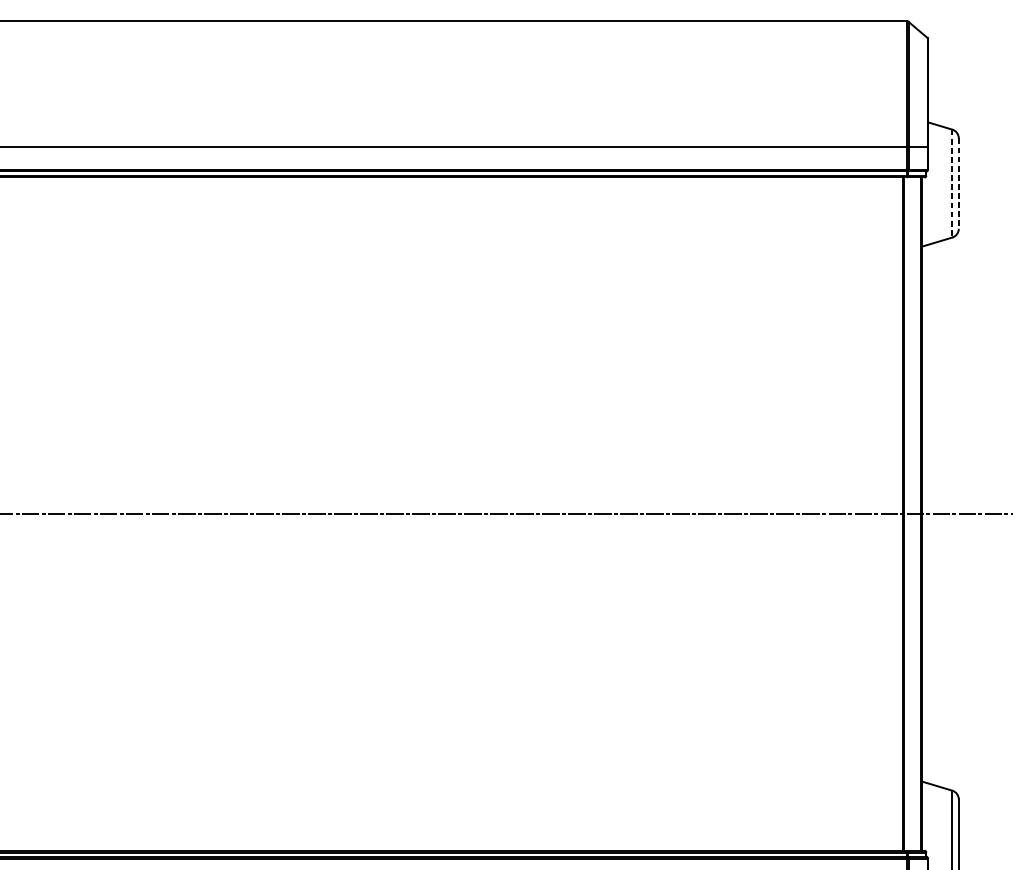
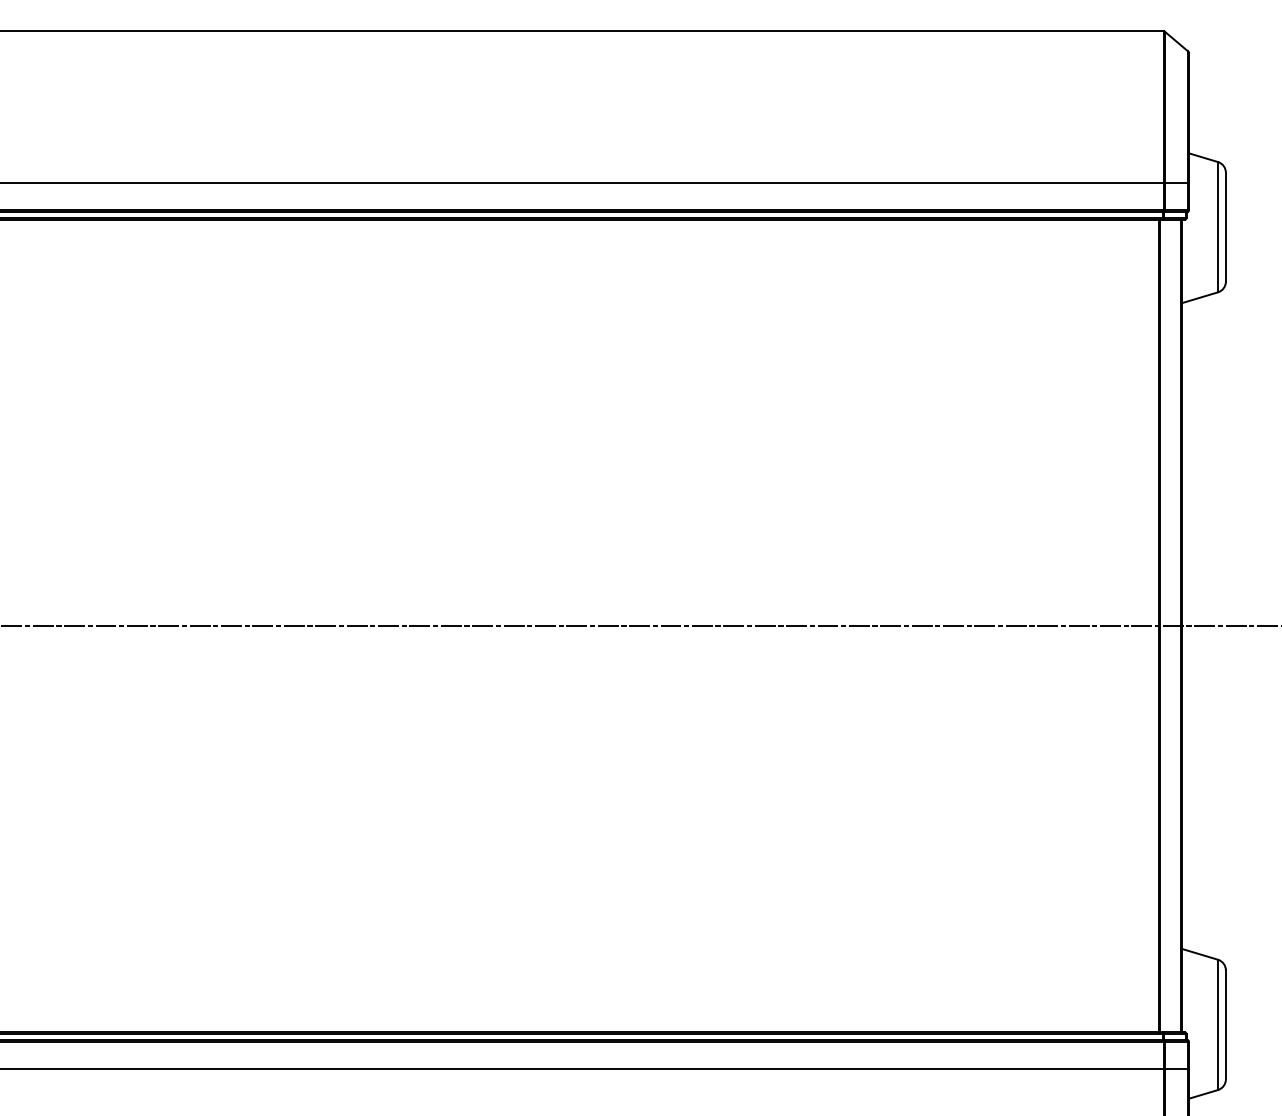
line: (952, 183) -> (1218, 227), dashed -> solid
line: (958, 183) -> (1225, 227), dashed -> solid

